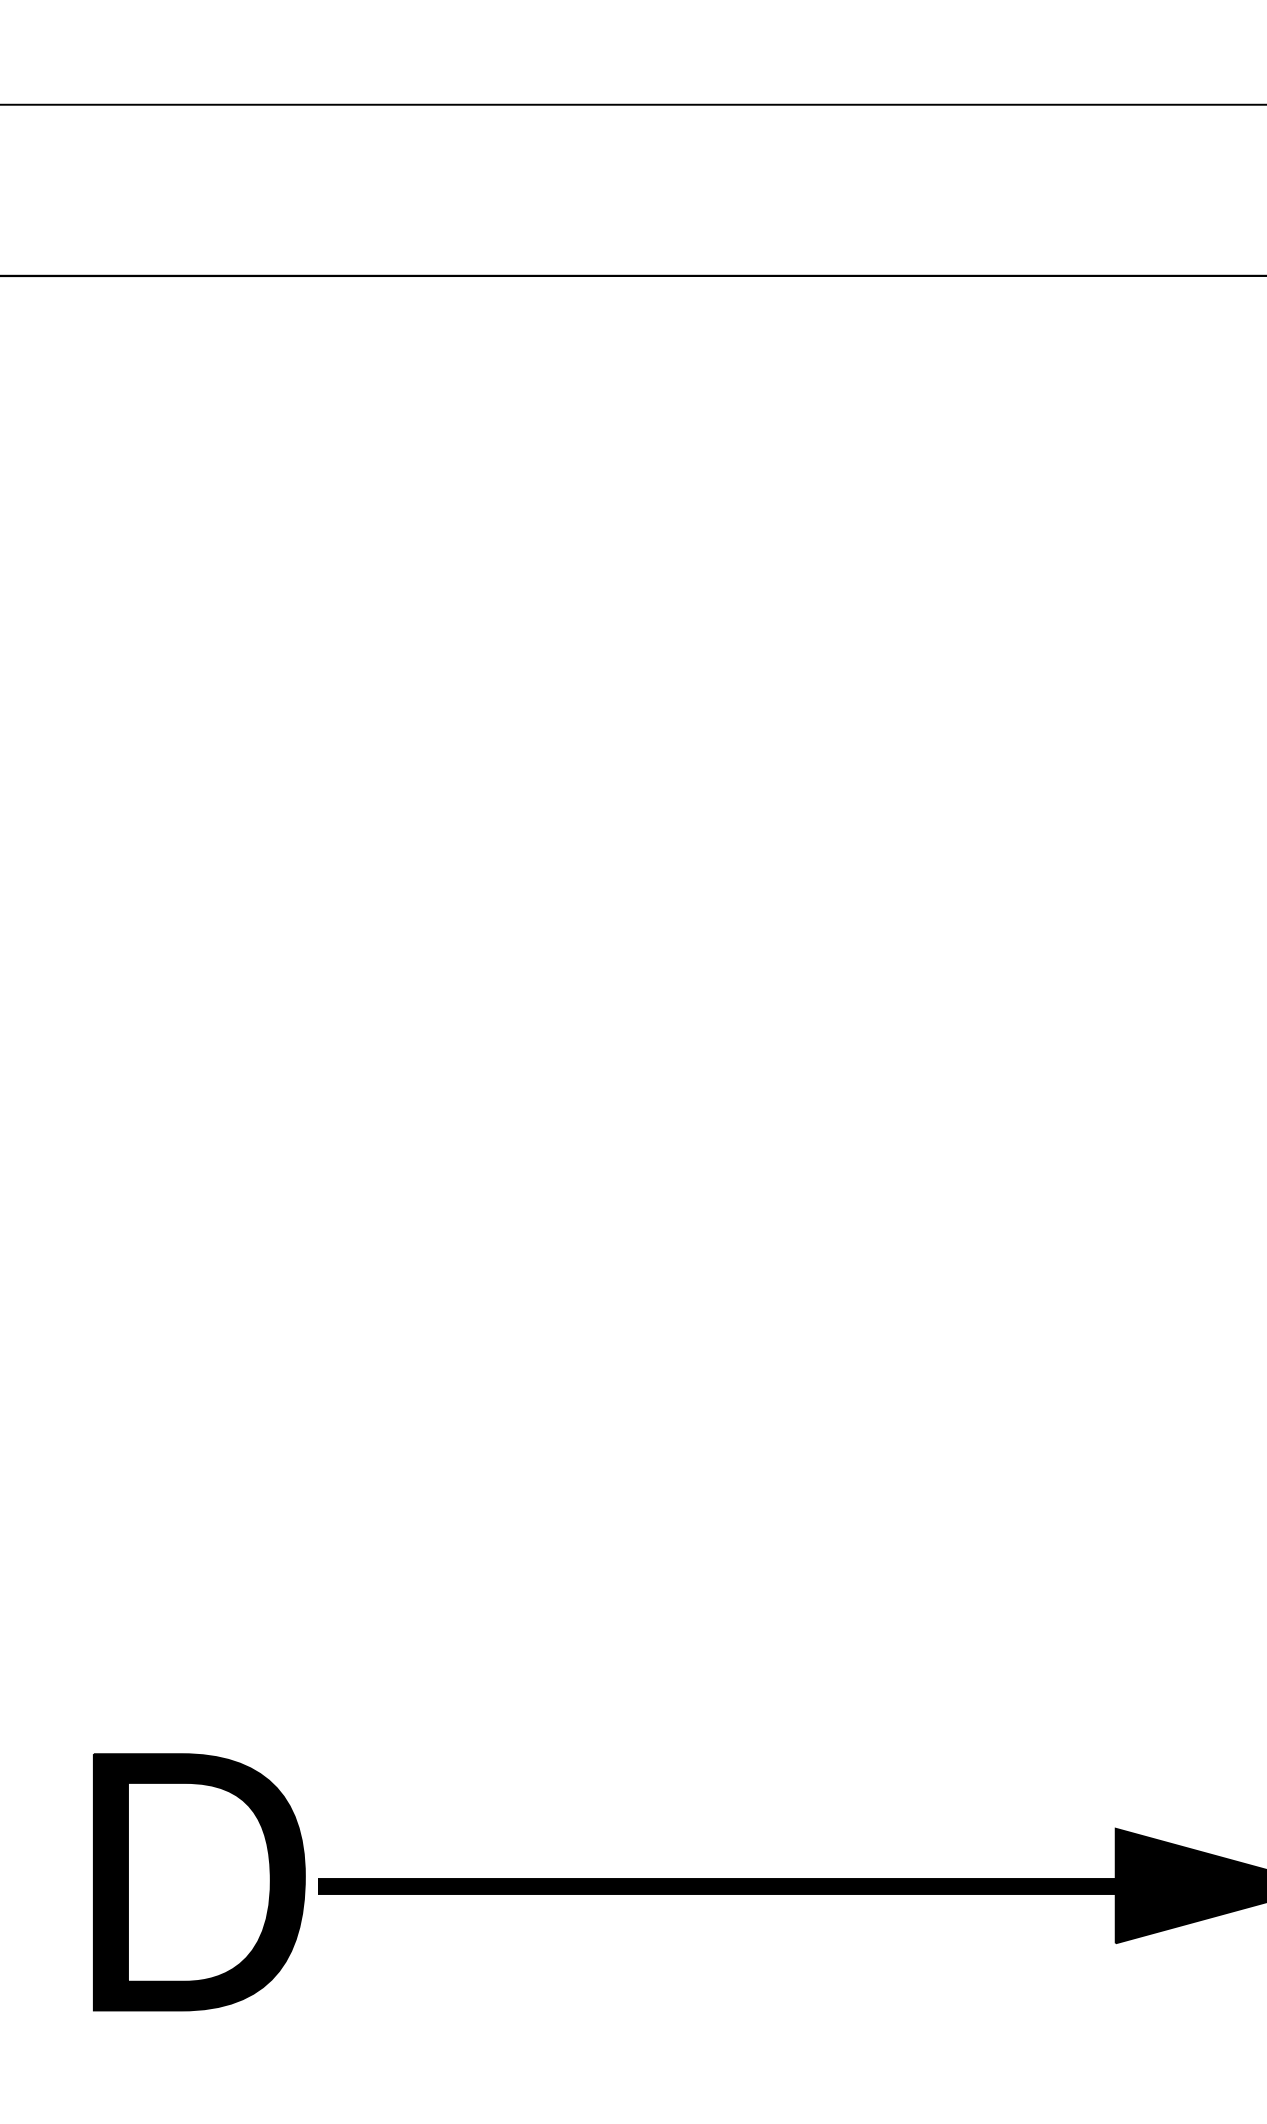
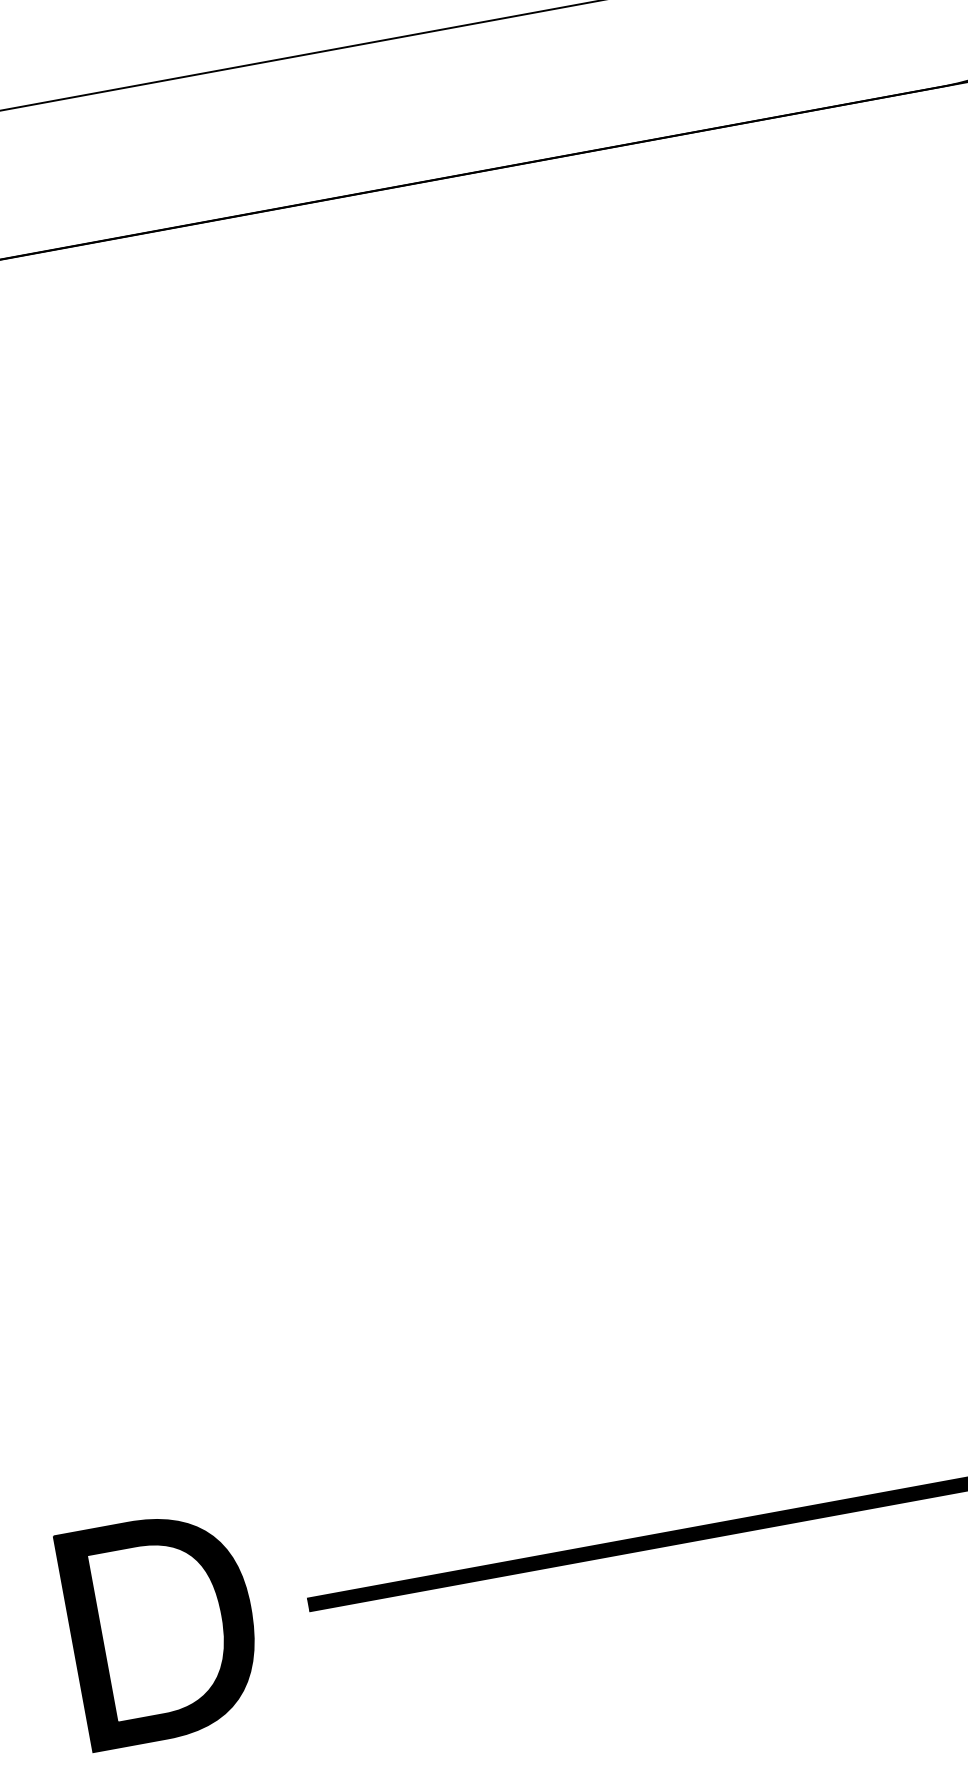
part: (199, 1882) -> (162, 1628), moved

